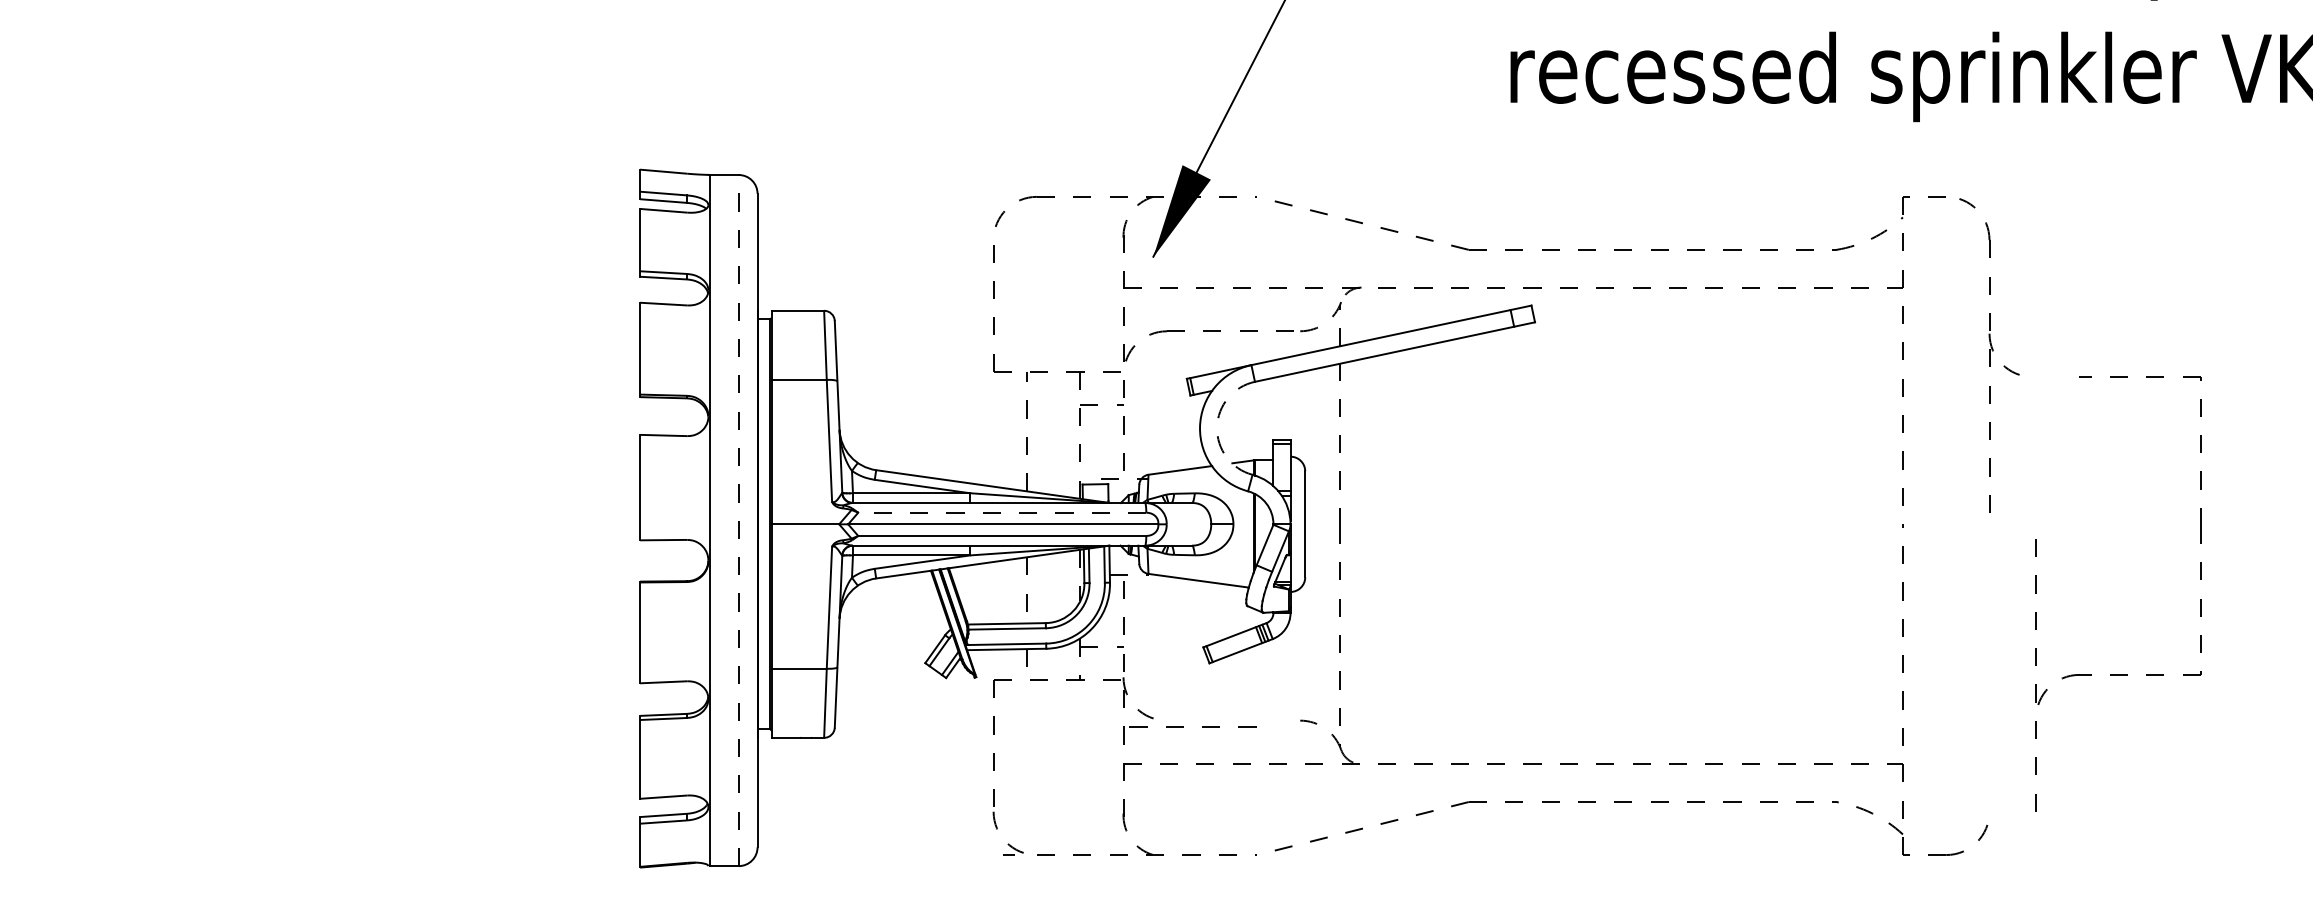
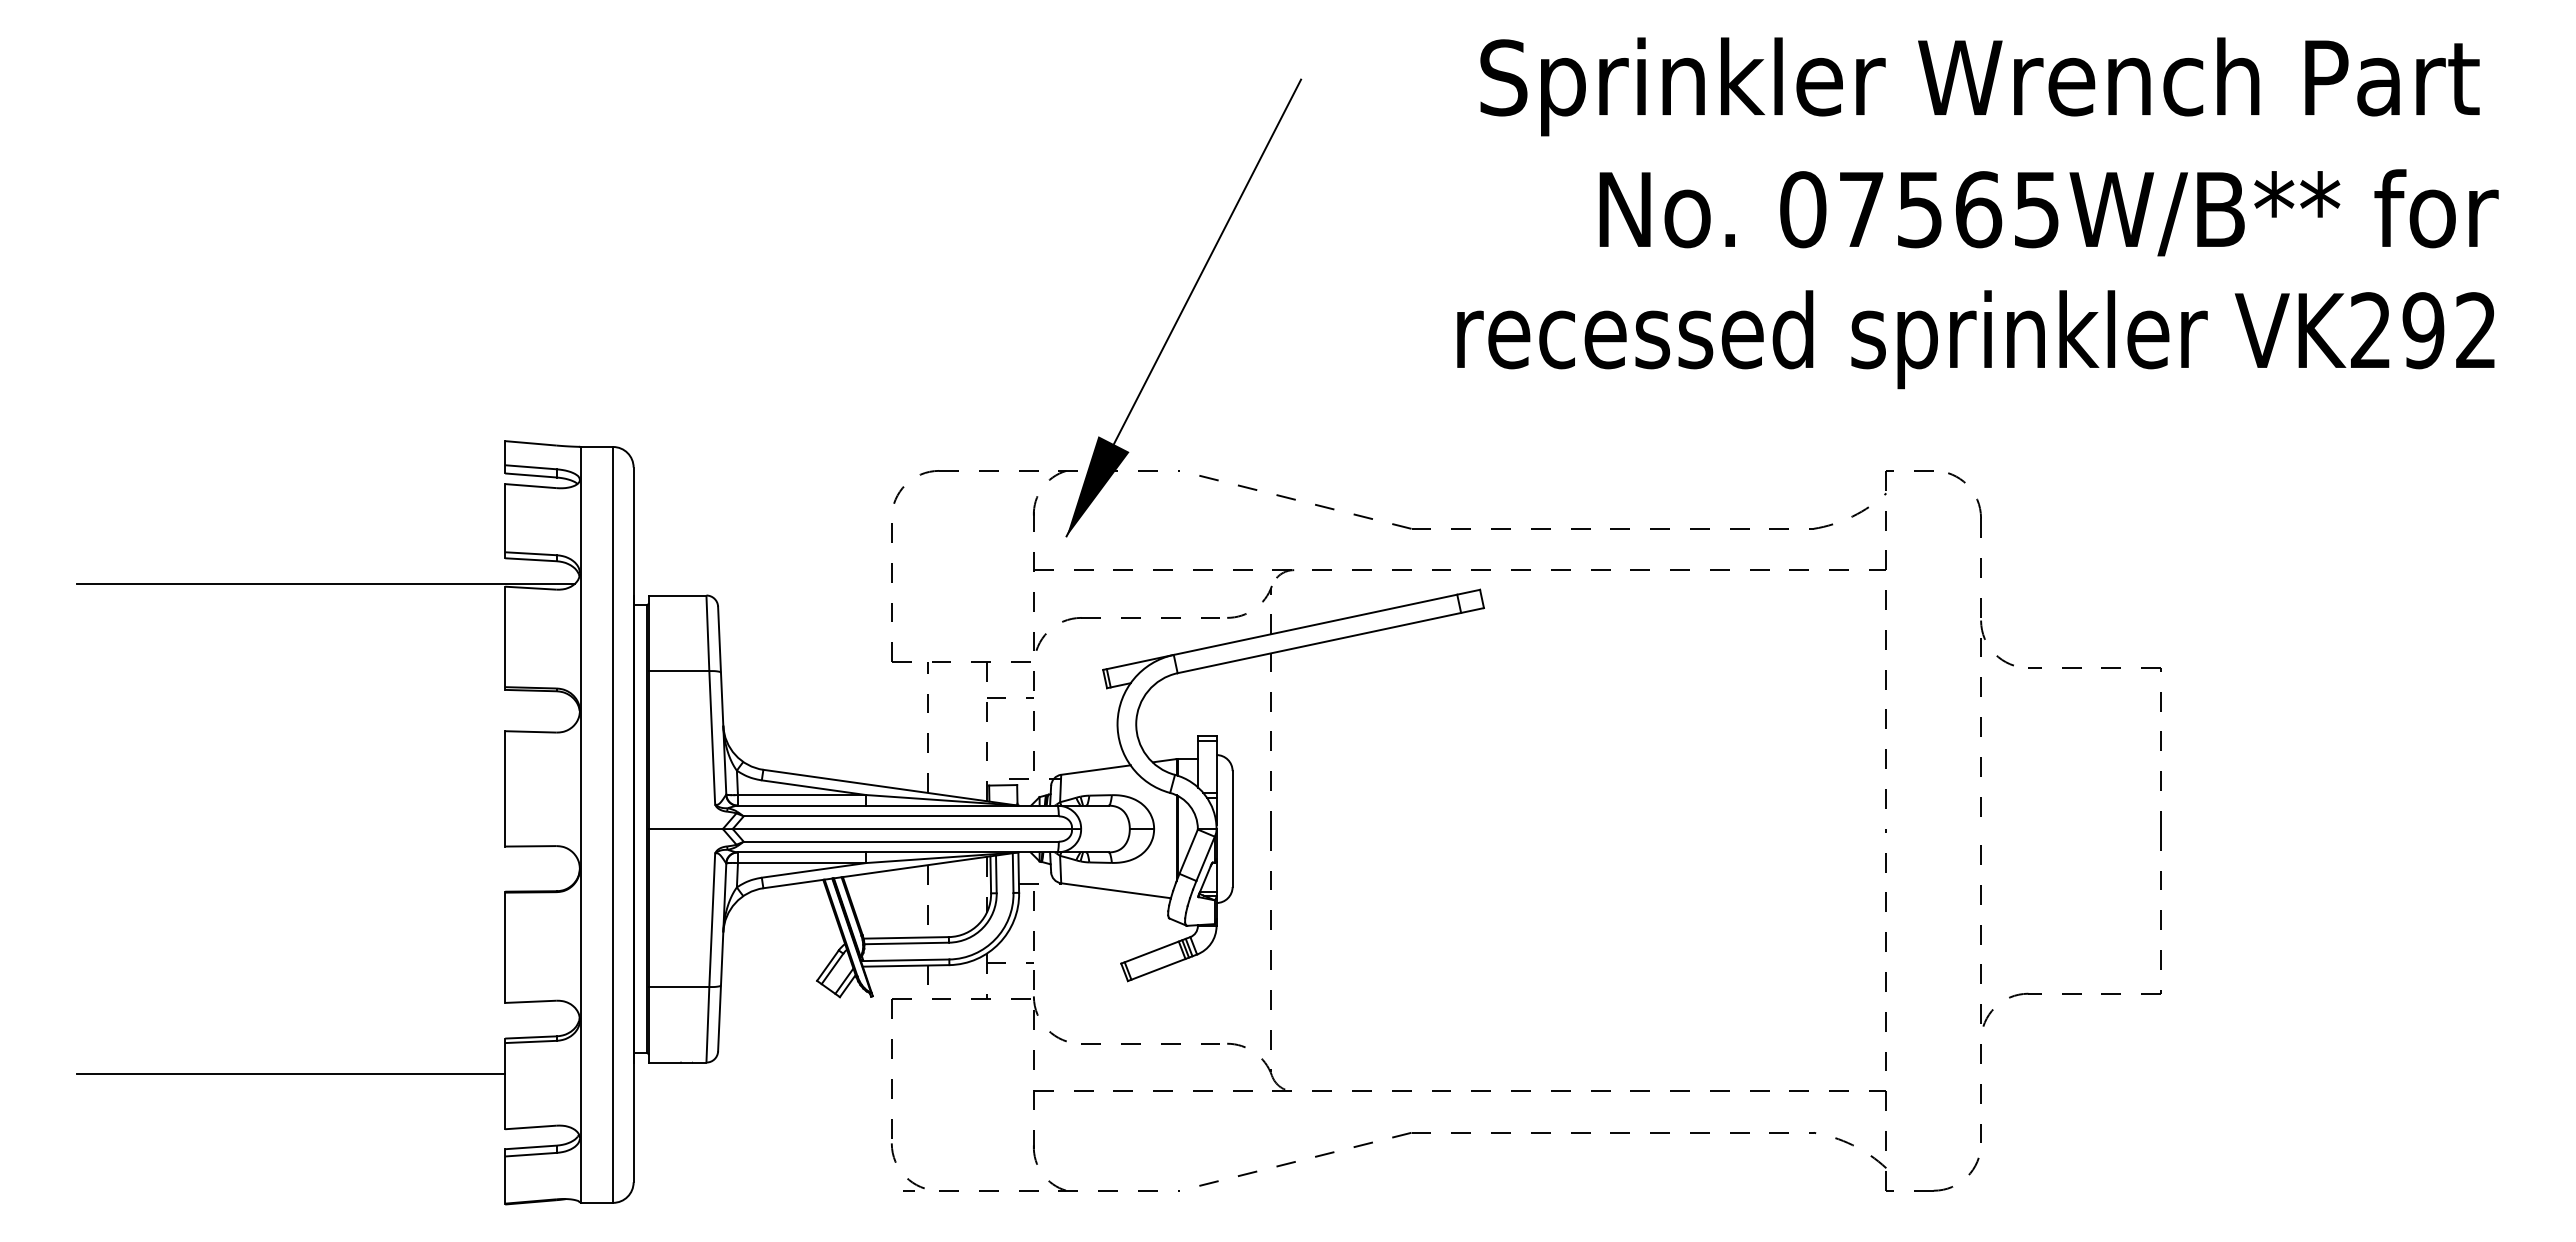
line: (475, 299) -> (325, 583), added
arc: (1217, 427) -> (1136, 723), dashed -> solid
line: (1002, 512) -> (901, 816), dashed -> solid
line: (739, 520) -> (613, 824), dashed -> solid
part: (2036, 593) -> (1981, 904), moved
line: (1183, 726) -> (1140, 1043), moved
line: (444, 748) -> (291, 1074), added

